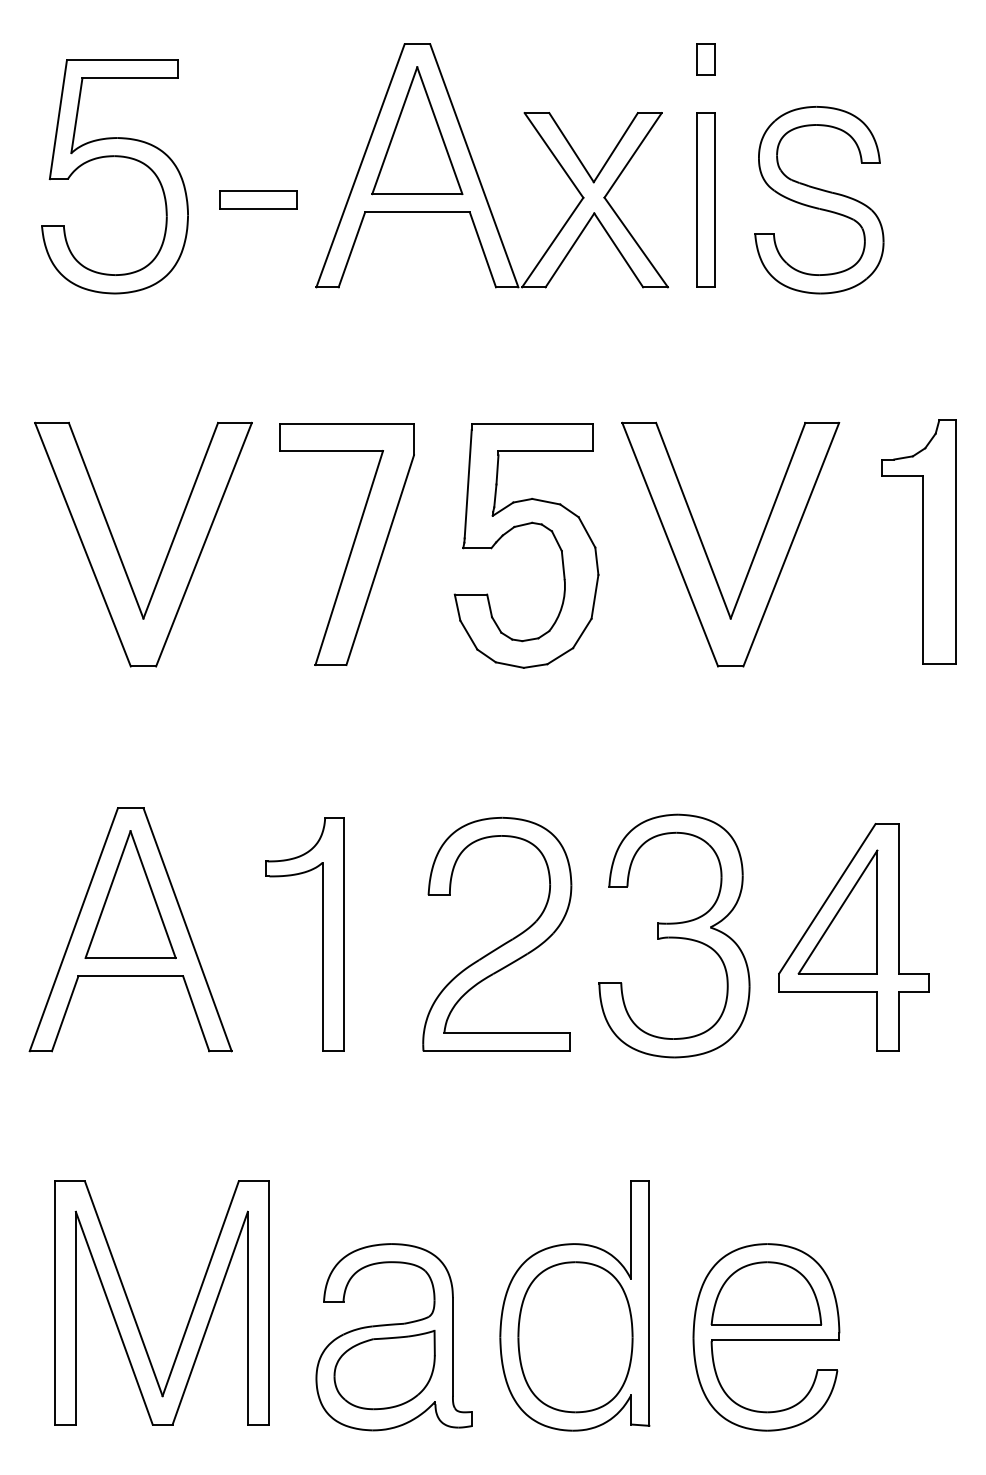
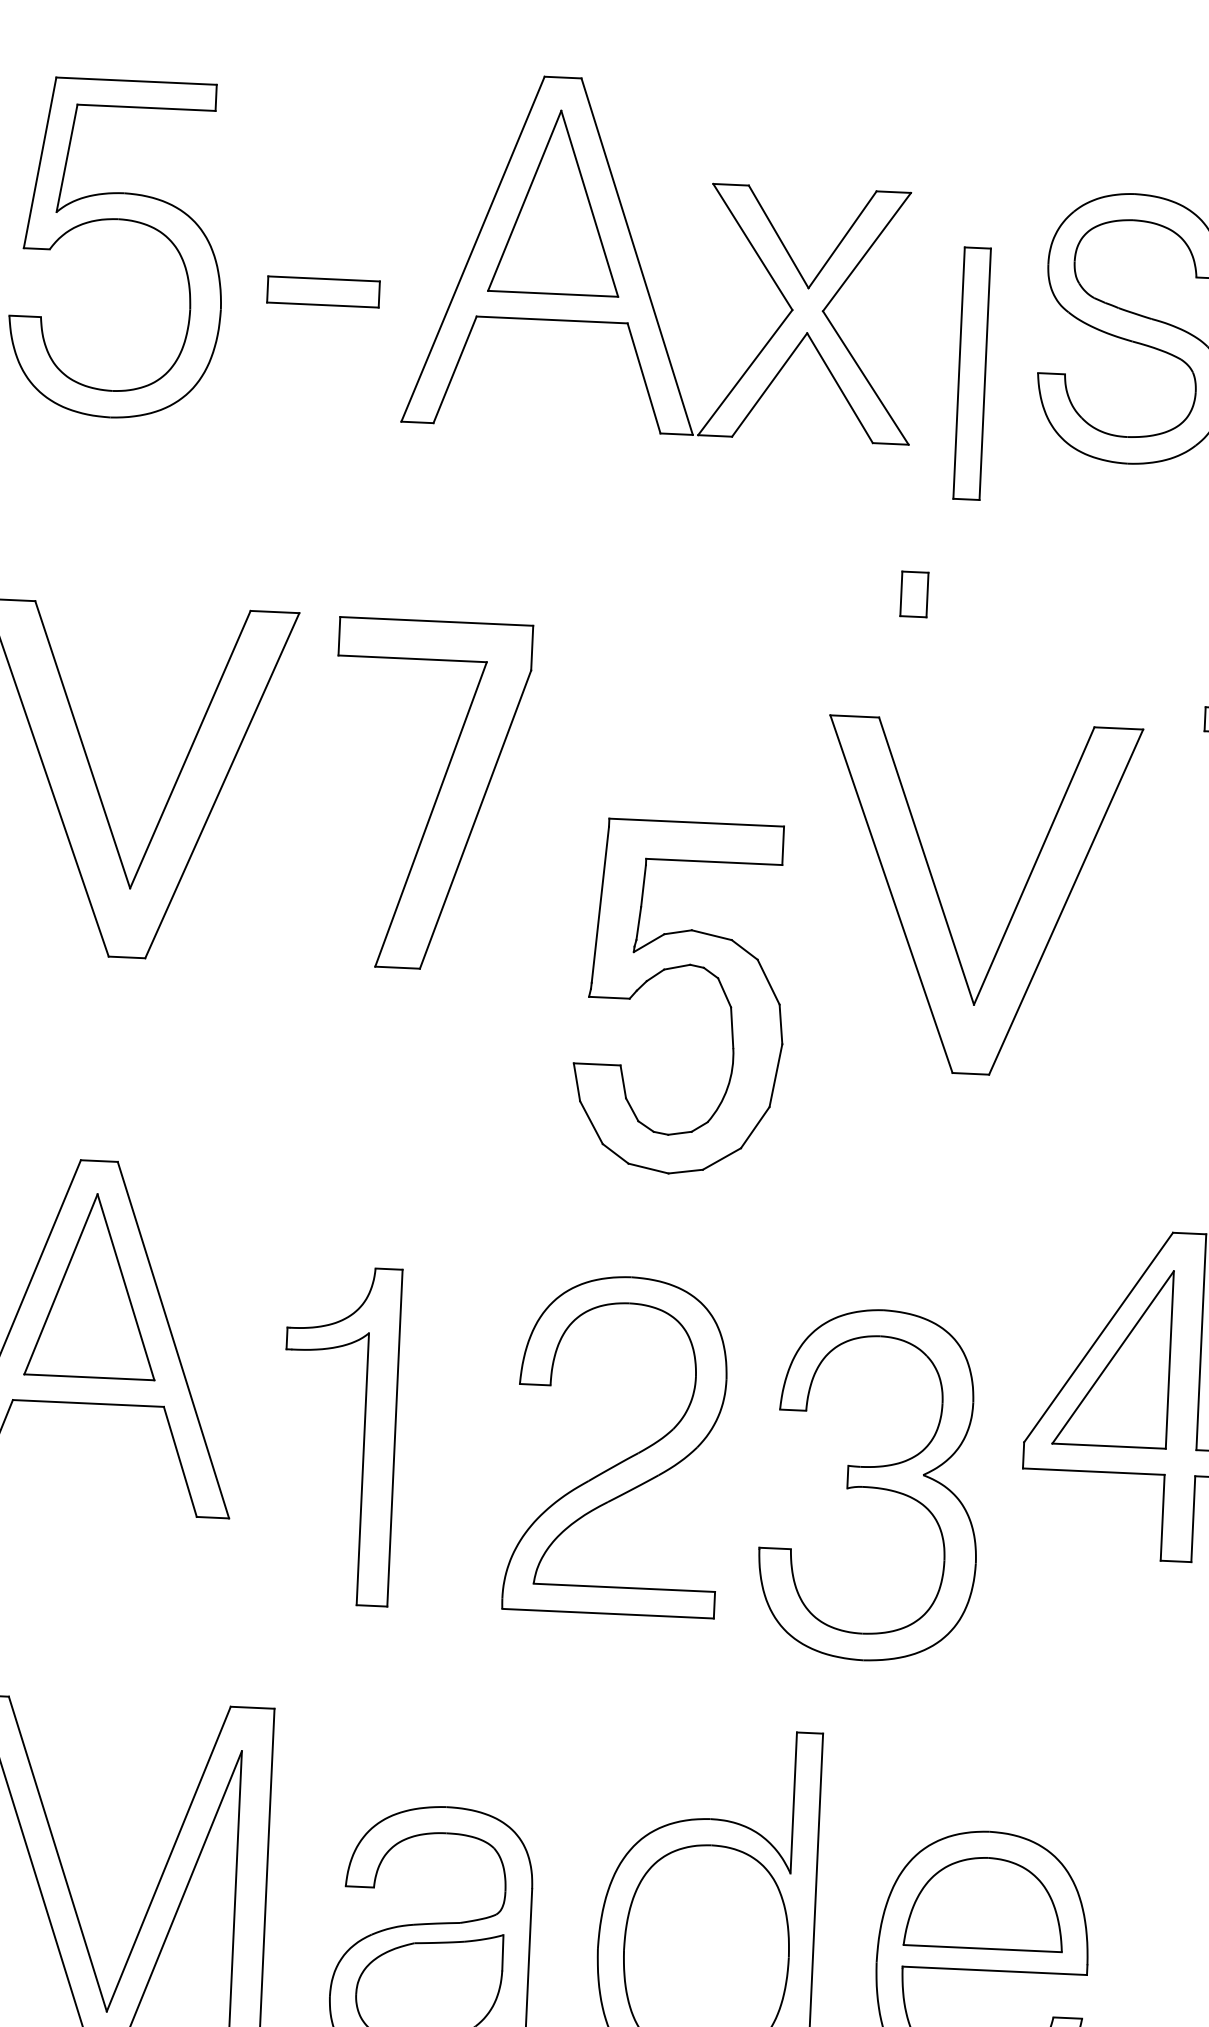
part: (705, 59) -> (914, 594), moved
part: (705, 199) -> (971, 372), moved
part: (521, 526) -> (674, 969), moved
part: (706, 551) -> (943, 906), moved
part: (322, 934) -> (364, 1436), moved
part: (674, 935) -> (870, 1484), moved
part: (503, 943) -> (624, 1458), moved

